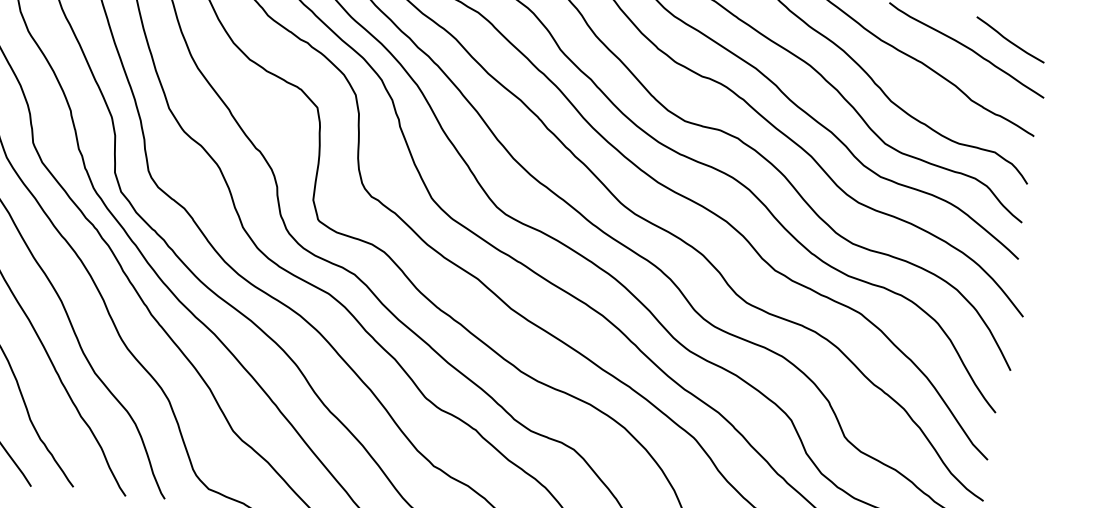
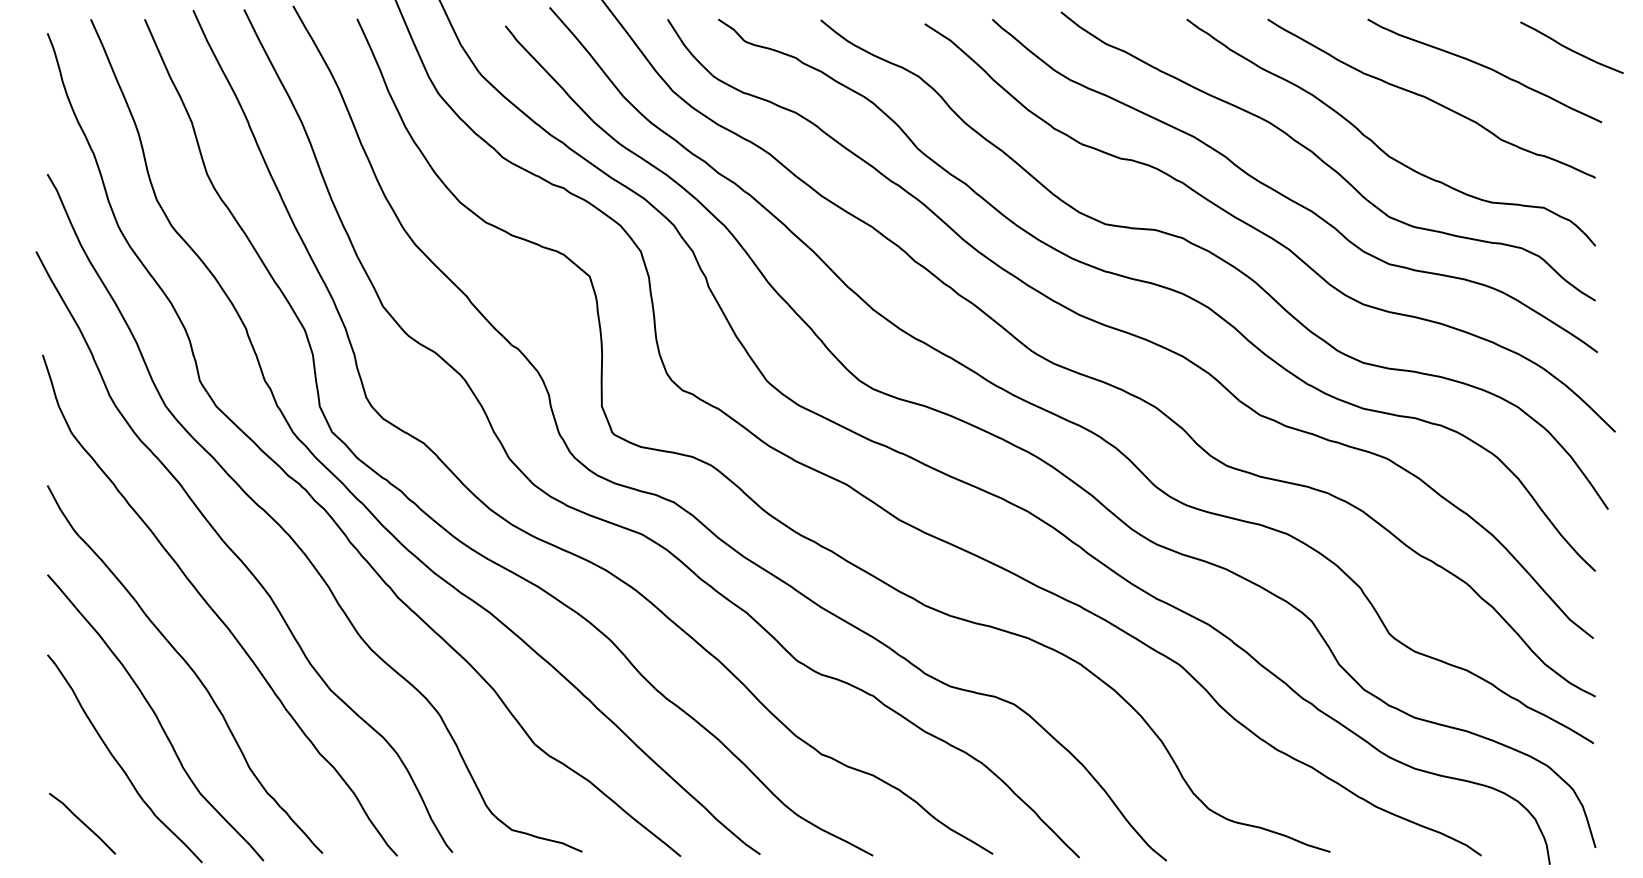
curve: (1009, 40) -> (1570, 48), moved

